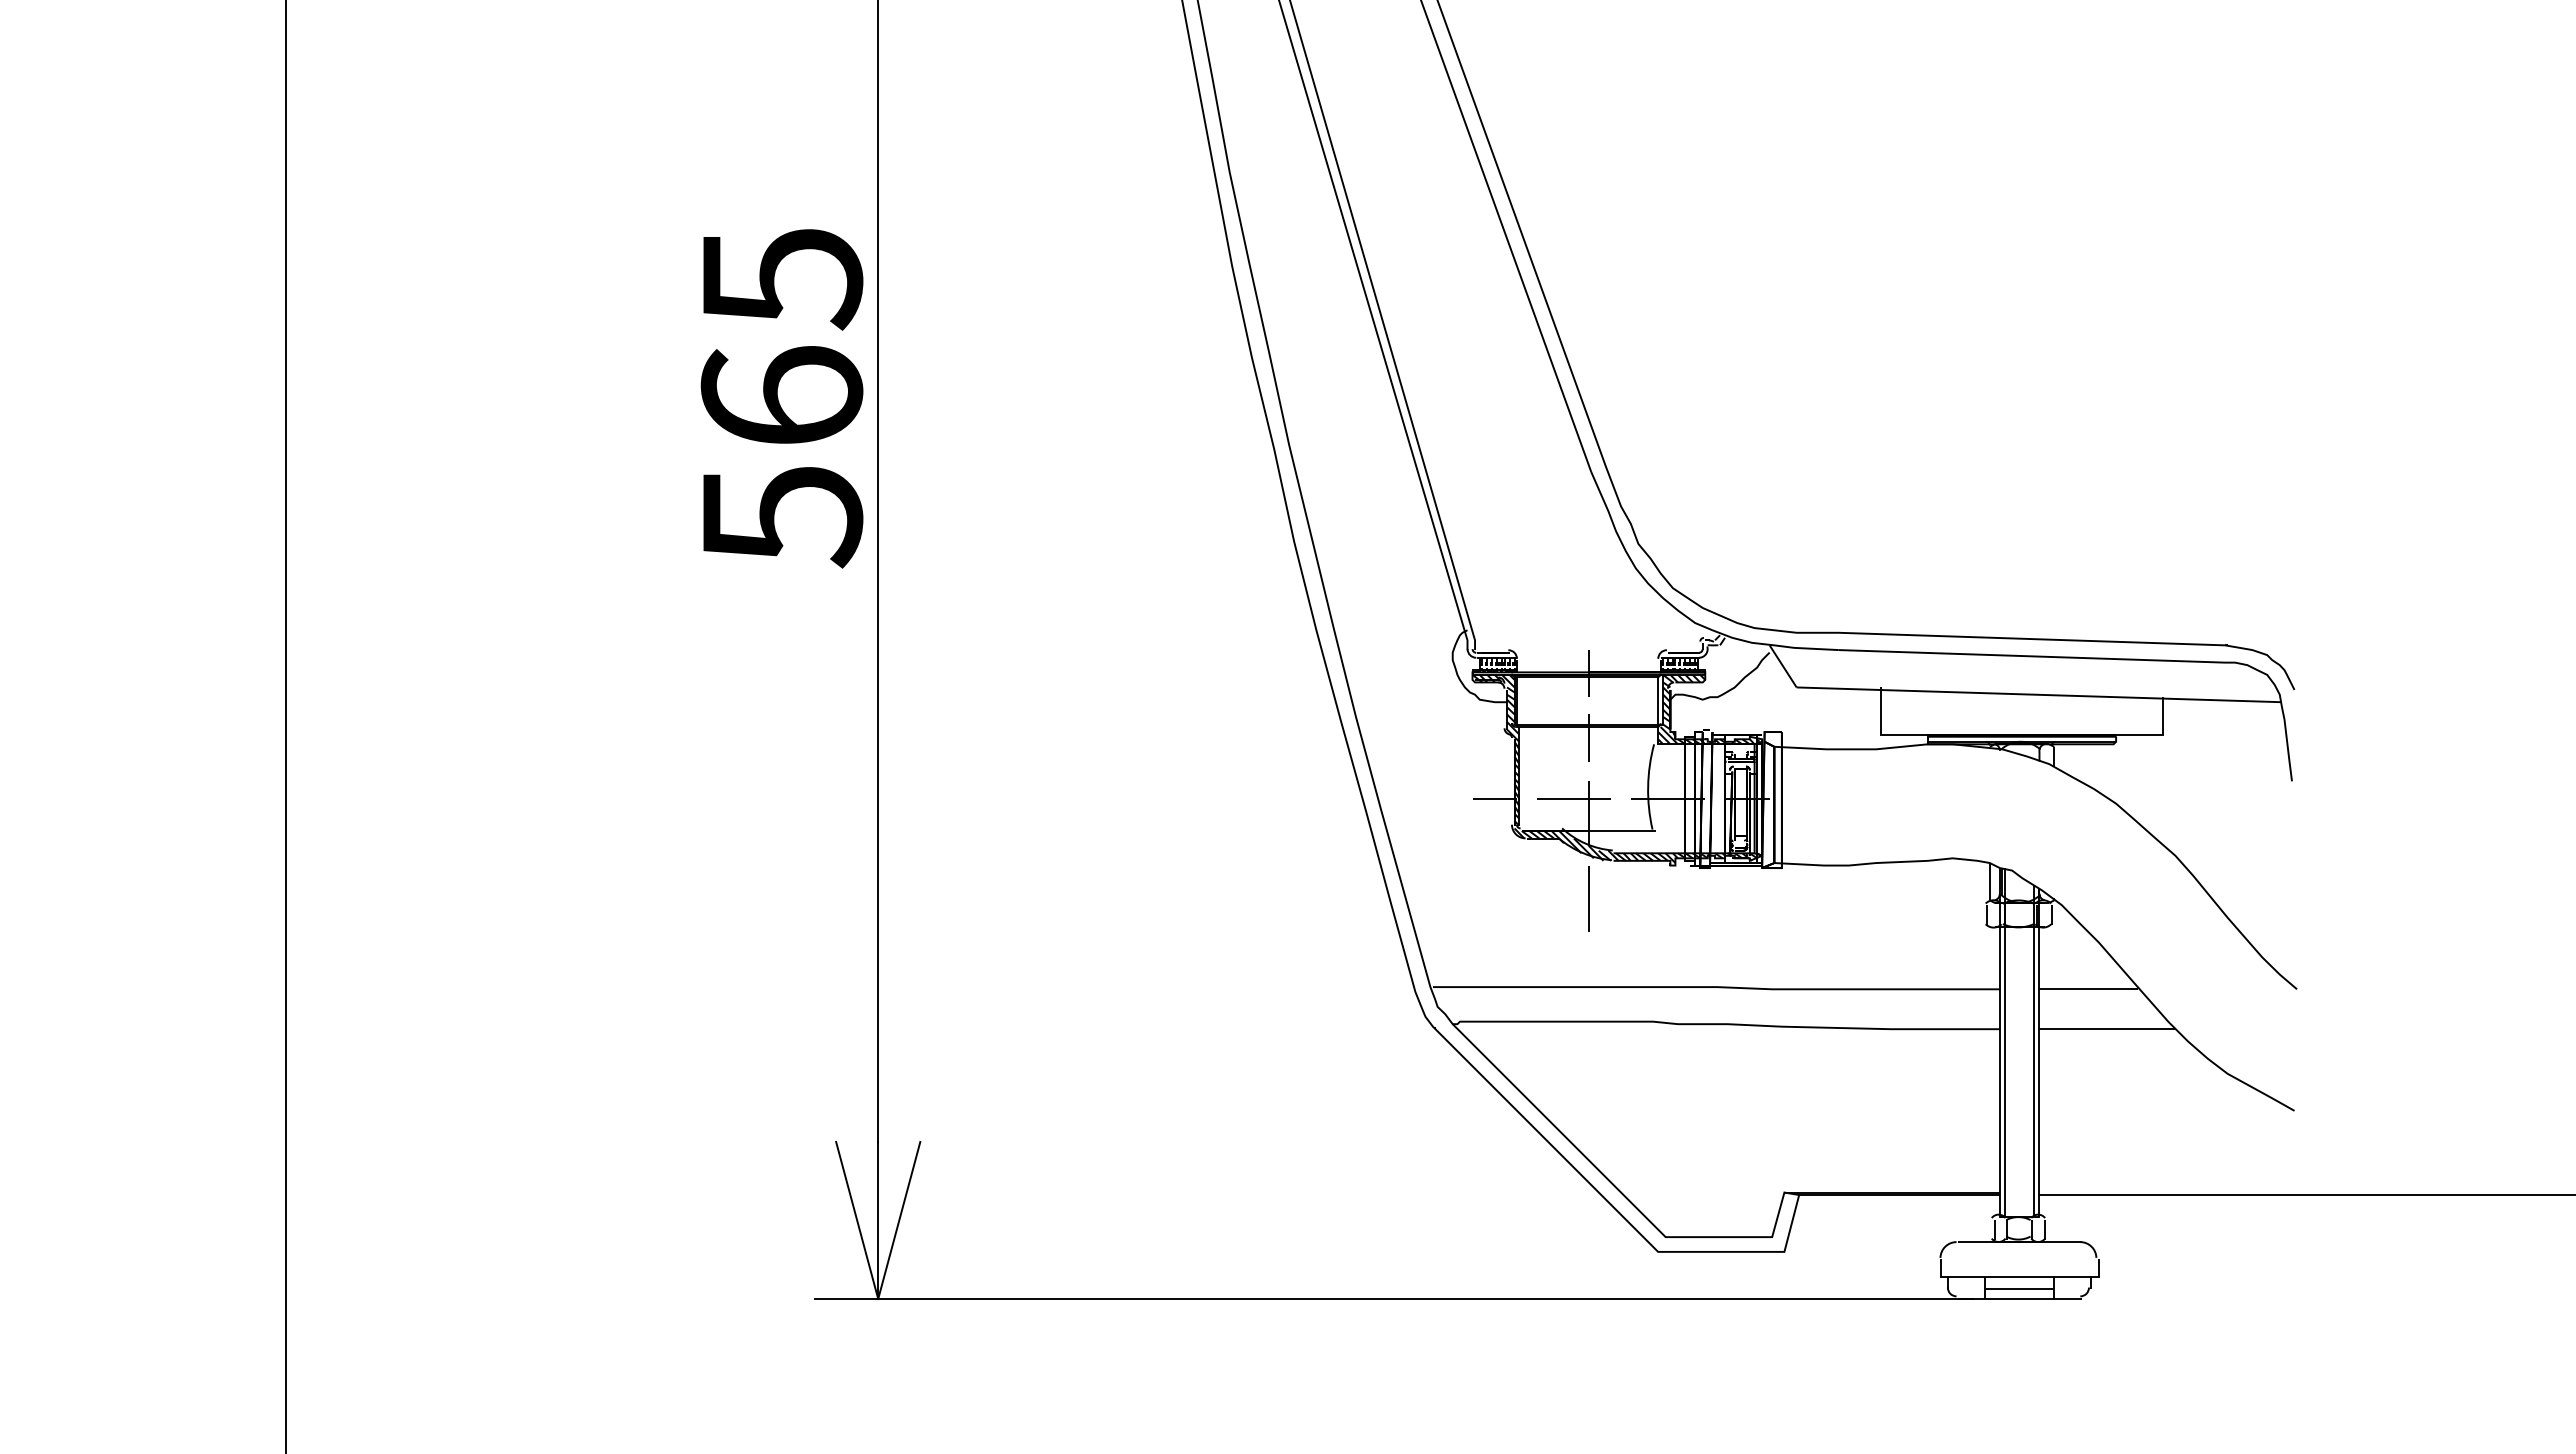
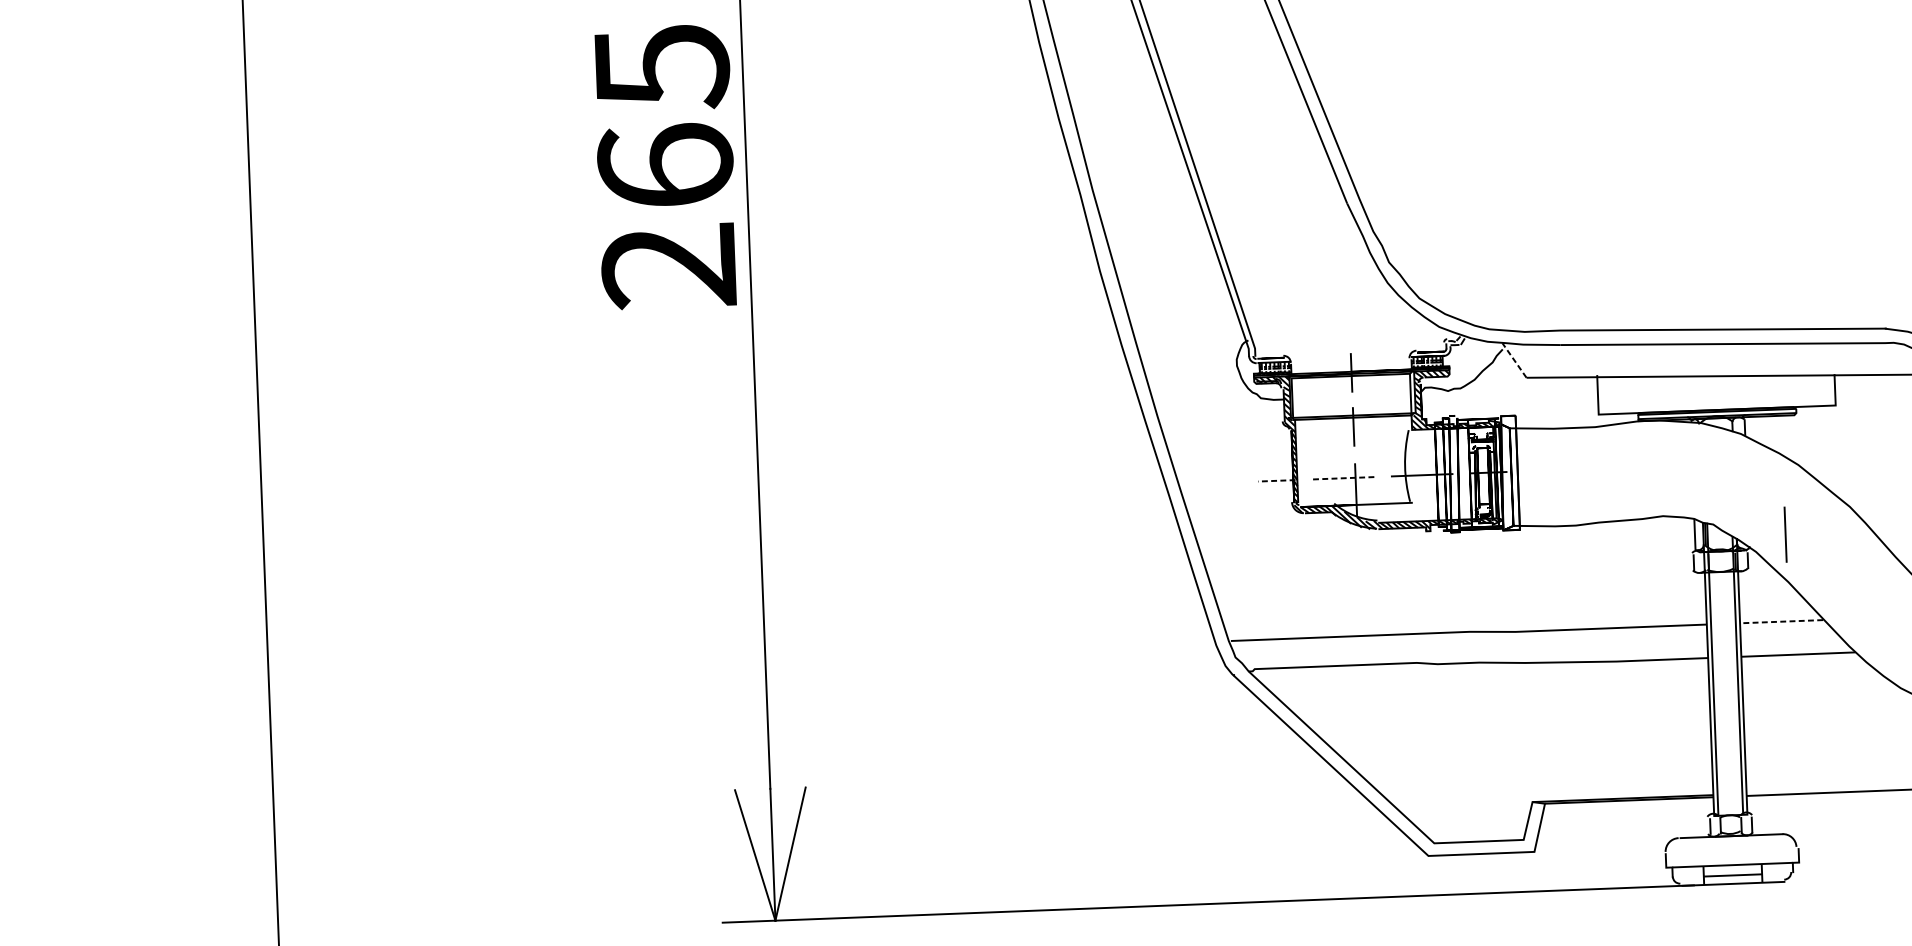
text: (781, 517) -> (669, 267), 565 -> 265
line: (1782, 665) -> (1513, 359), solid -> dashed
line: (1494, 798) -> (1276, 480), solid -> dashed
line: (1573, 798) -> (1342, 478), solid -> dashed
line: (1588, 898) -> (1785, 534), moved
line: (2088, 989) -> (1781, 621), solid -> dashed

